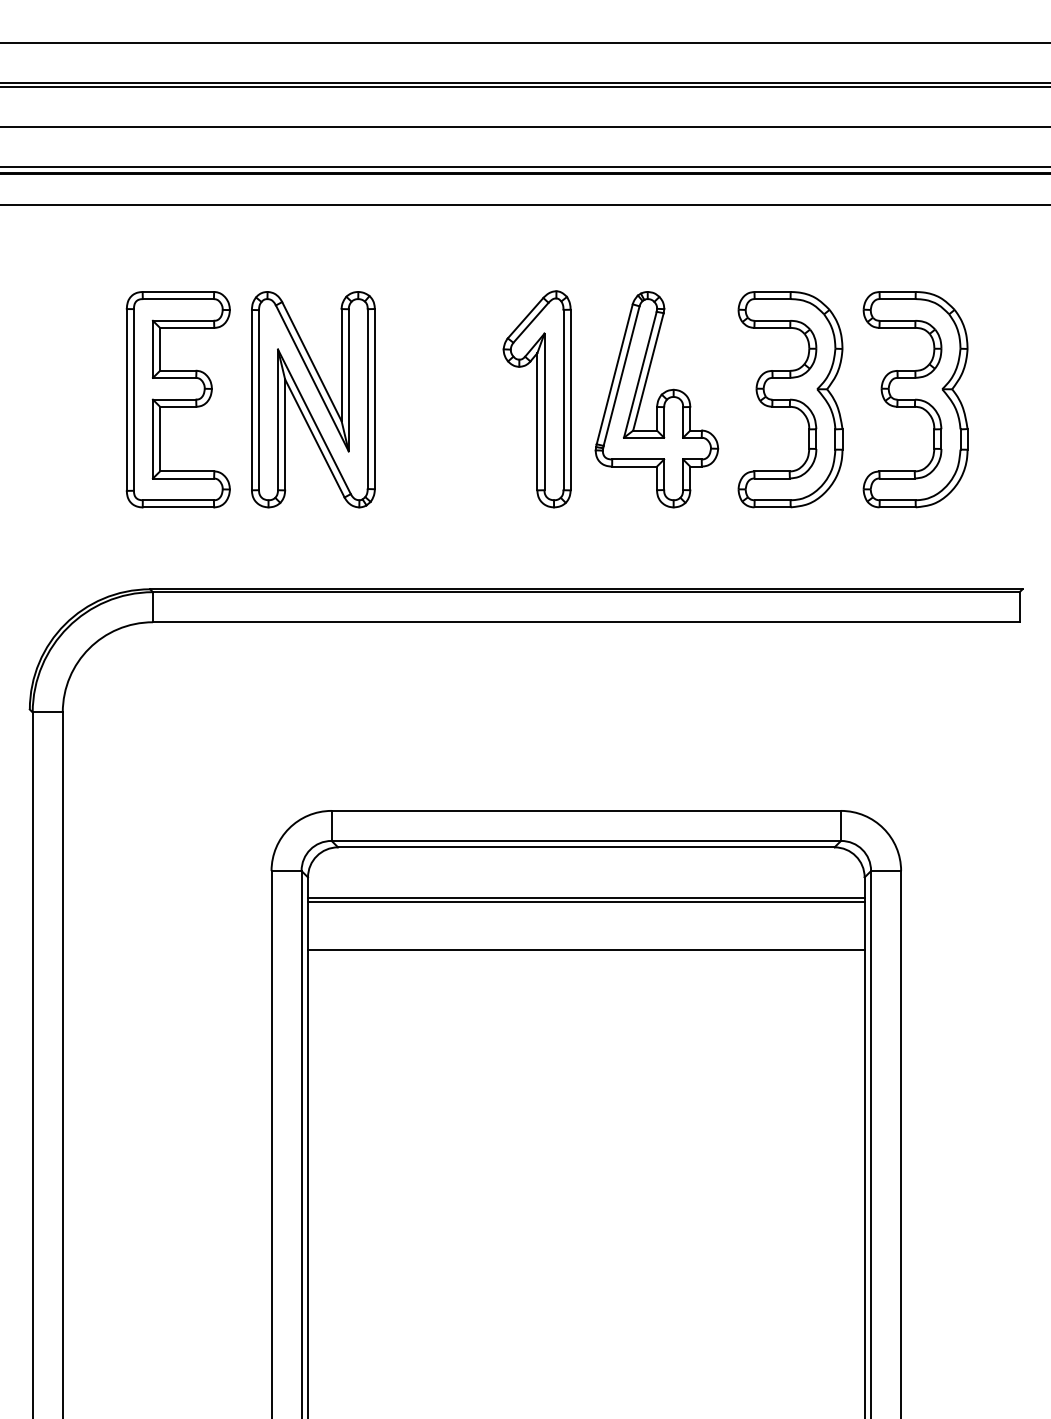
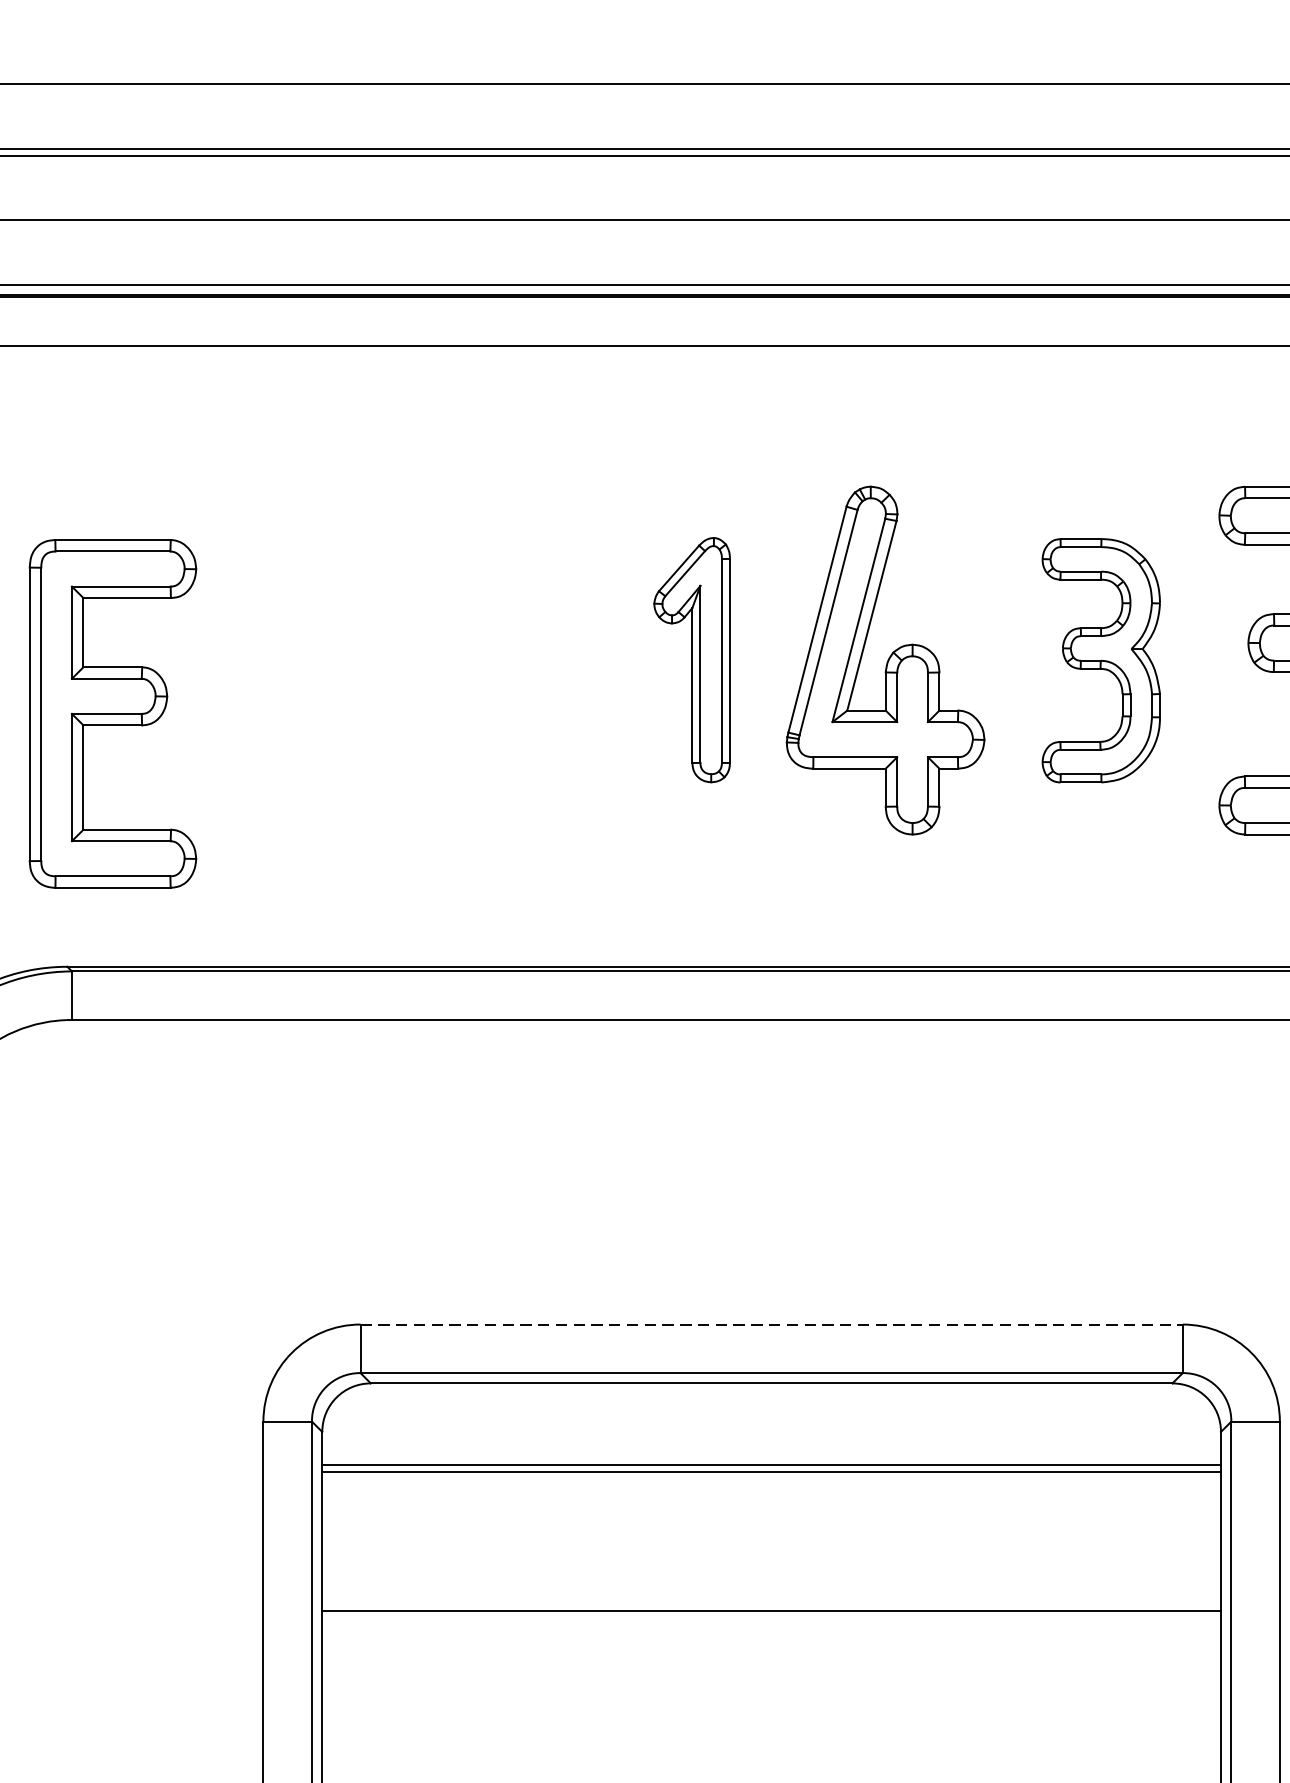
part: (177, 399) -> (111, 713), moved
part: (313, 399) -> (331, 660), removed
part: (536, 399) -> (691, 660), size x0.7
part: (790, 399) -> (1101, 660), size x0.7
line: (586, 810) -> (771, 1323), solid -> dashed
line: (586, 950) -> (771, 1611), moved

